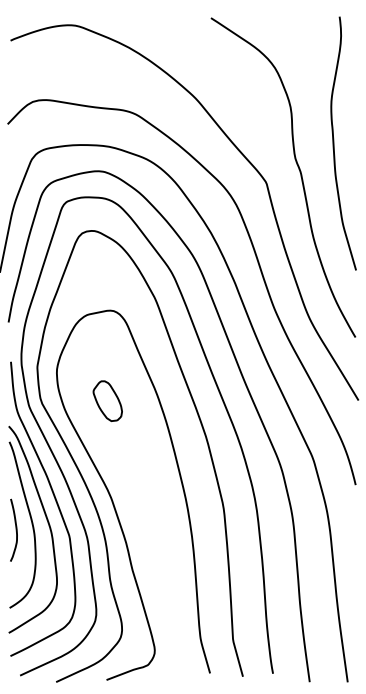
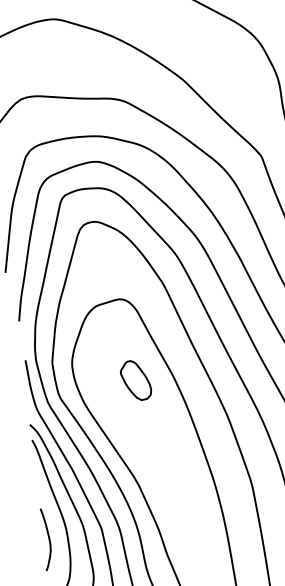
part: (107, 400) -> (135, 379), moved
curve: (15, 529) -> (48, 538), moved

